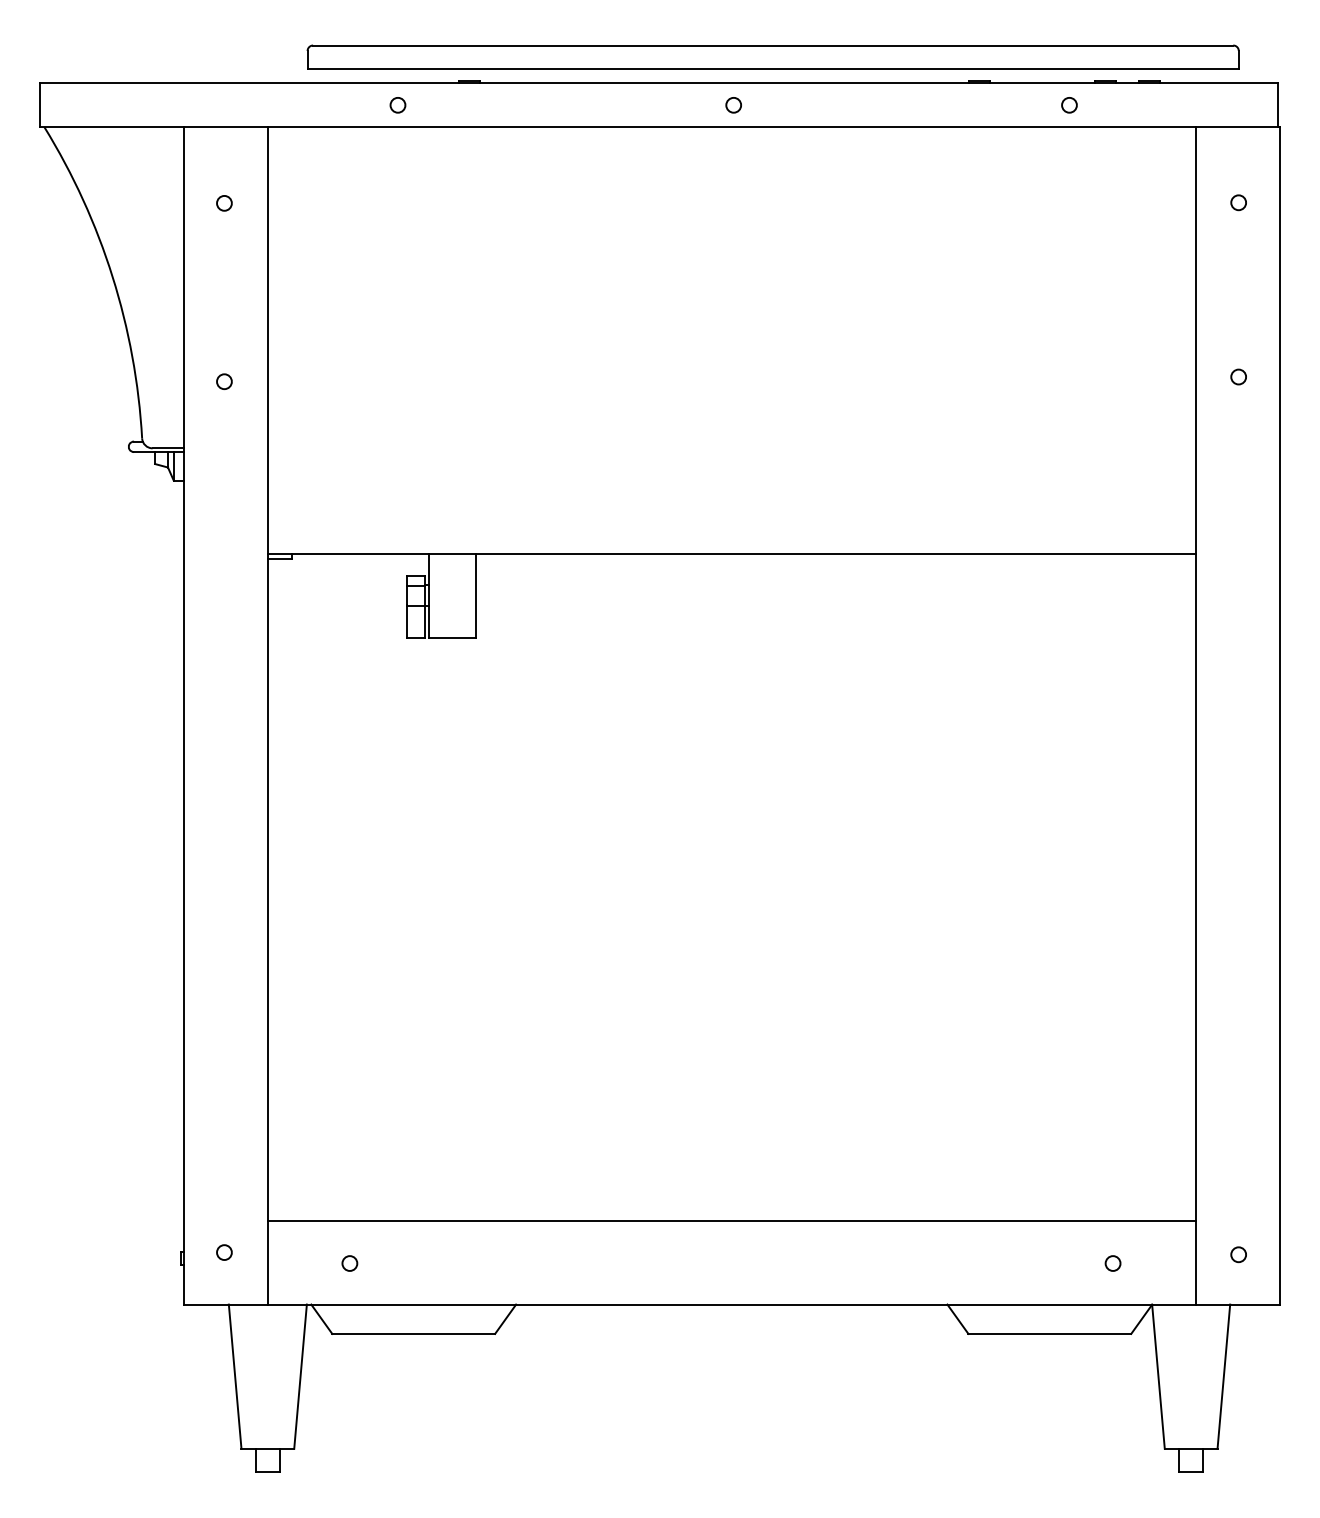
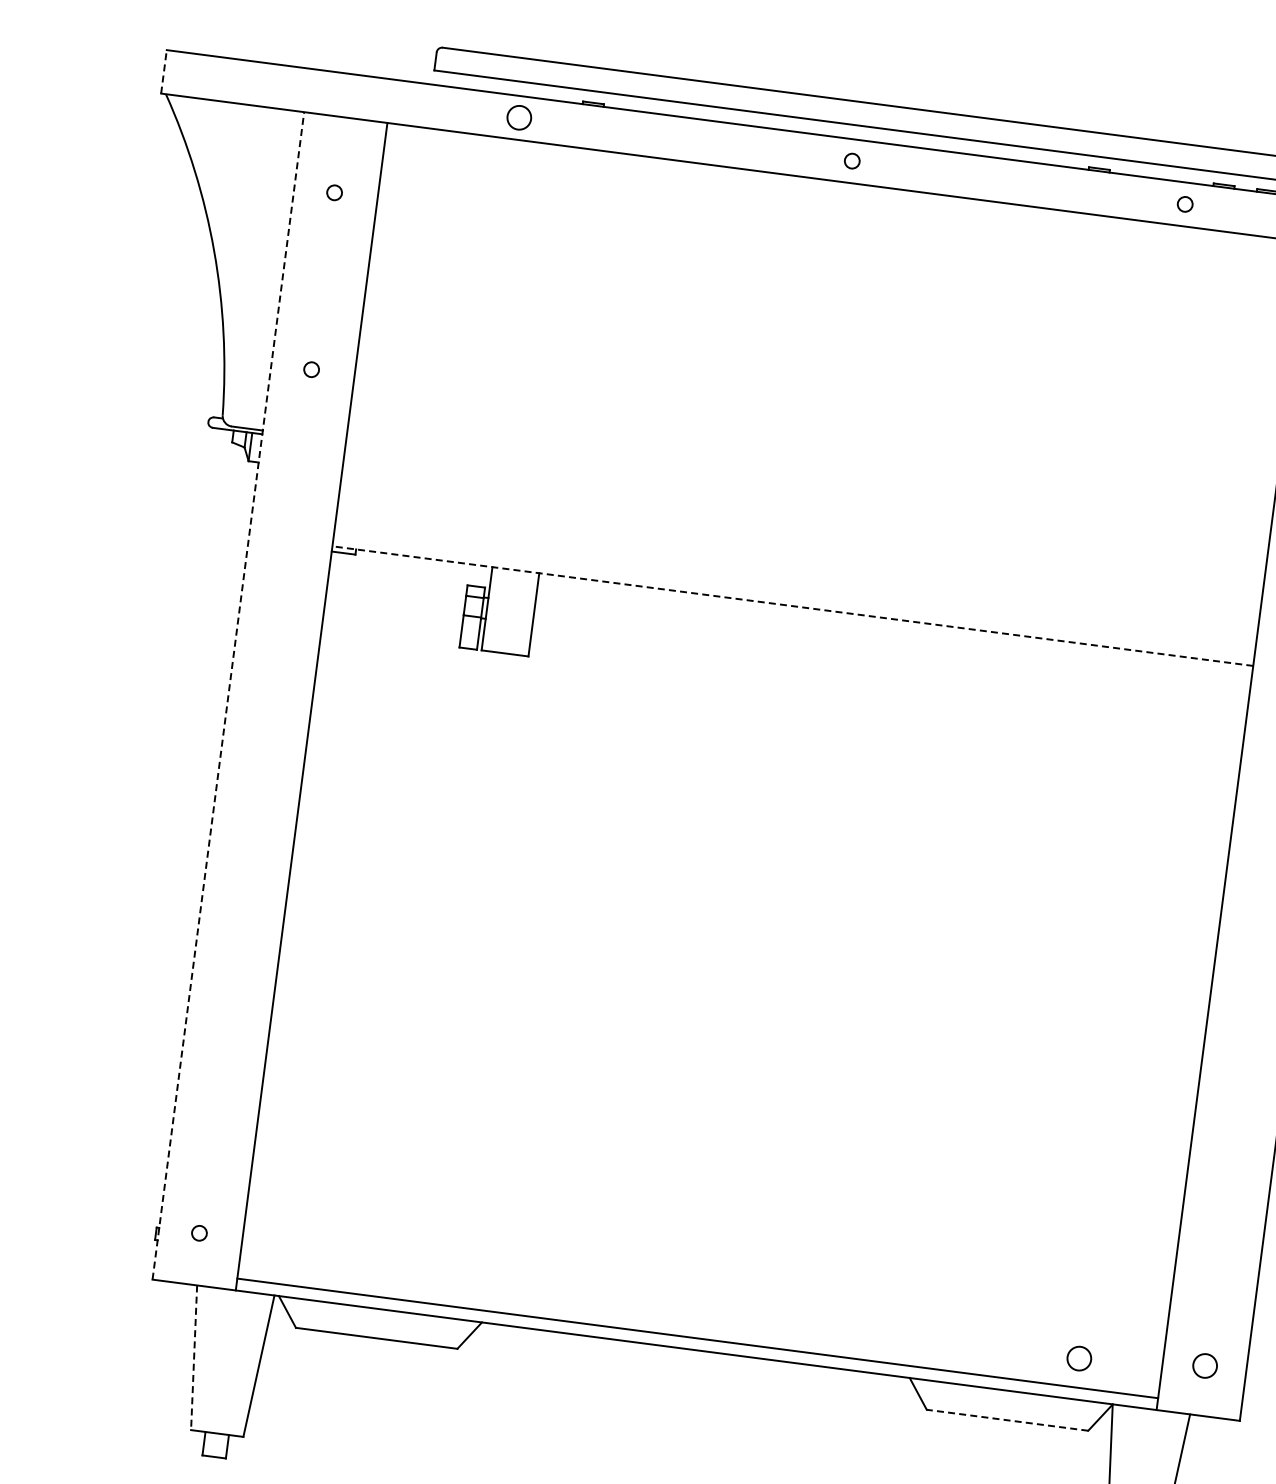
line: (39, 105) -> (163, 71), solid -> dashed
circle: (397, 105) -> (518, 118), size x1.6
line: (731, 554) -> (792, 606), solid -> dashed
line: (183, 715) -> (228, 695), solid -> dashed
line: (731, 1220) -> (697, 1338), moved
circle: (1238, 1254) -> (1204, 1365), size x1.6
circle: (349, 1263) -> (322, 1260), removed
circle: (1112, 1263) -> (1078, 1358), size x1.6
line: (1049, 1333) -> (1007, 1419), solid -> dashed
line: (235, 1377) -> (194, 1358), solid -> dashed

